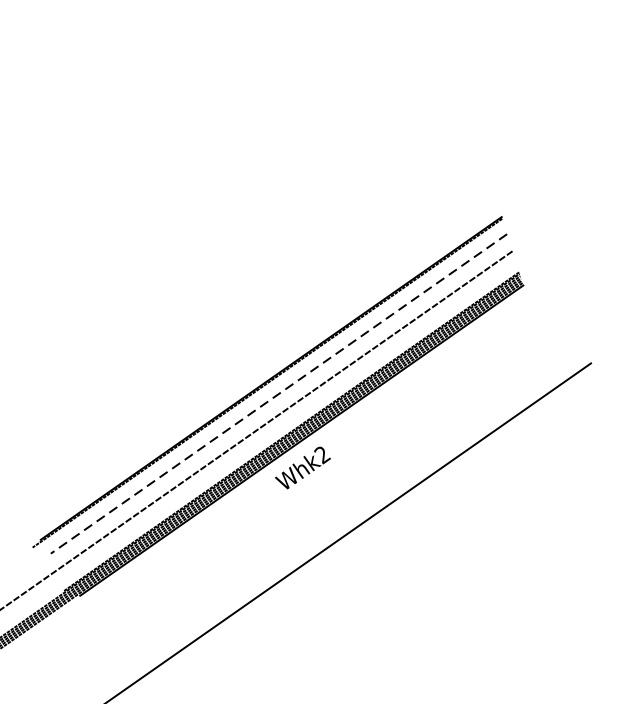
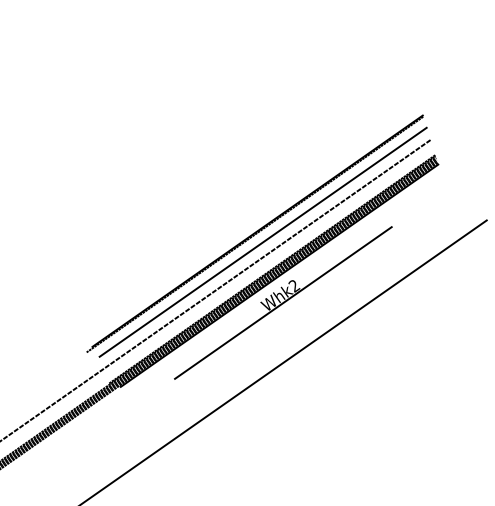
line: (279, 394) -> (263, 242), dashed -> solid
line: (307, 477) -> (283, 302), added

